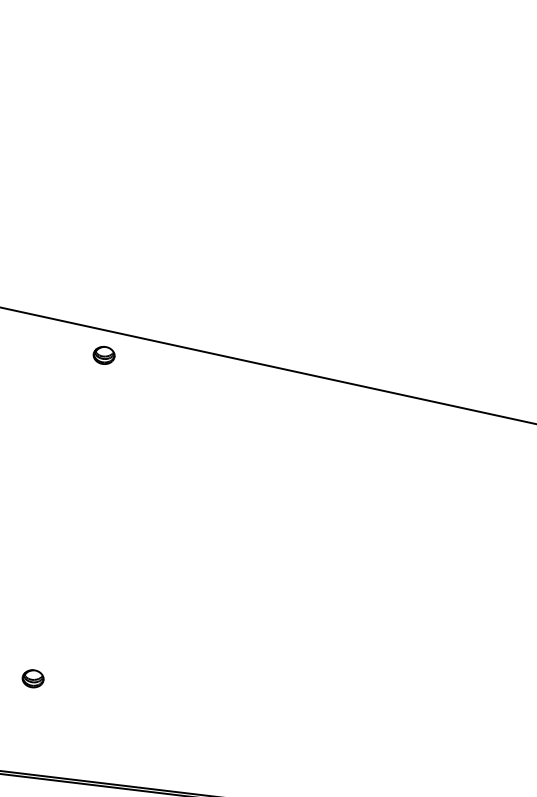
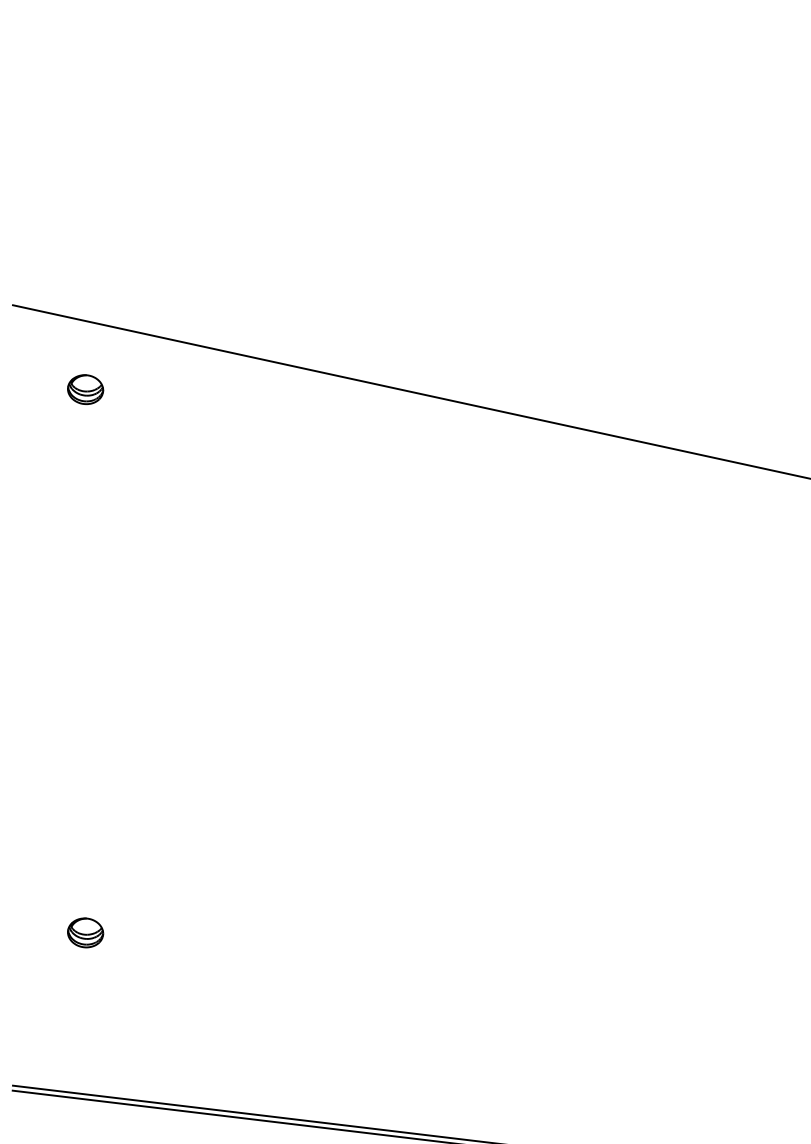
part: (103, 355) -> (84, 389), moved

